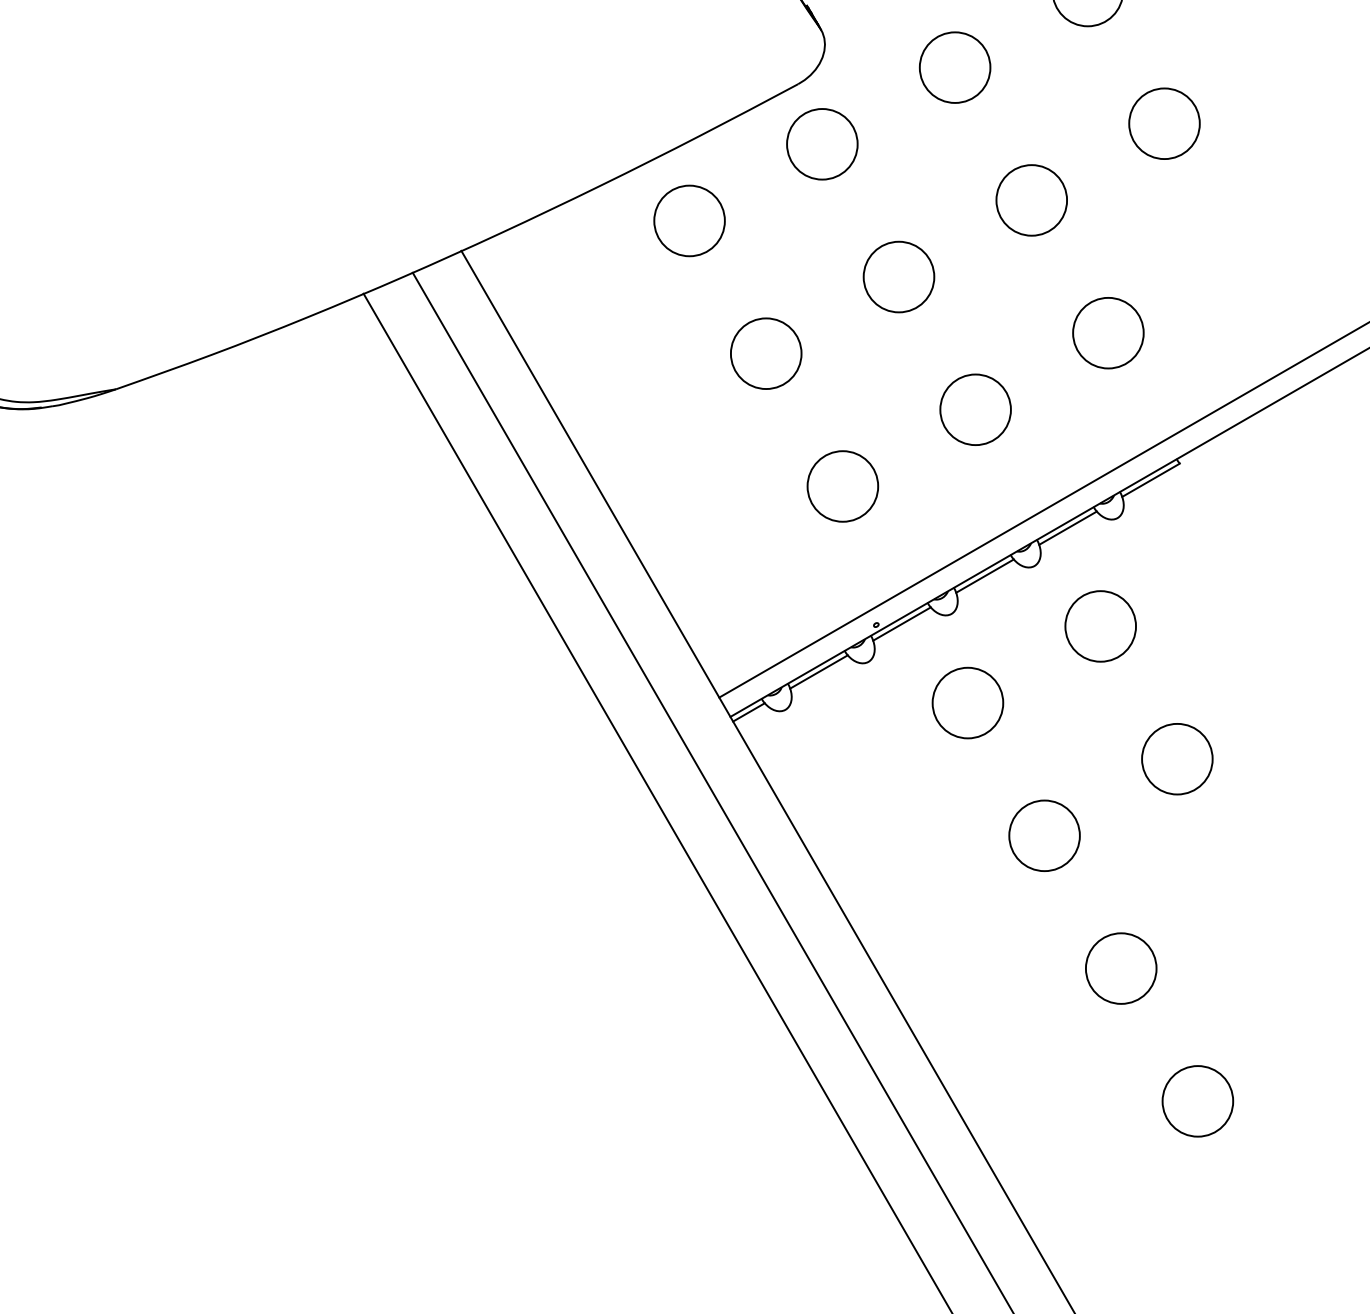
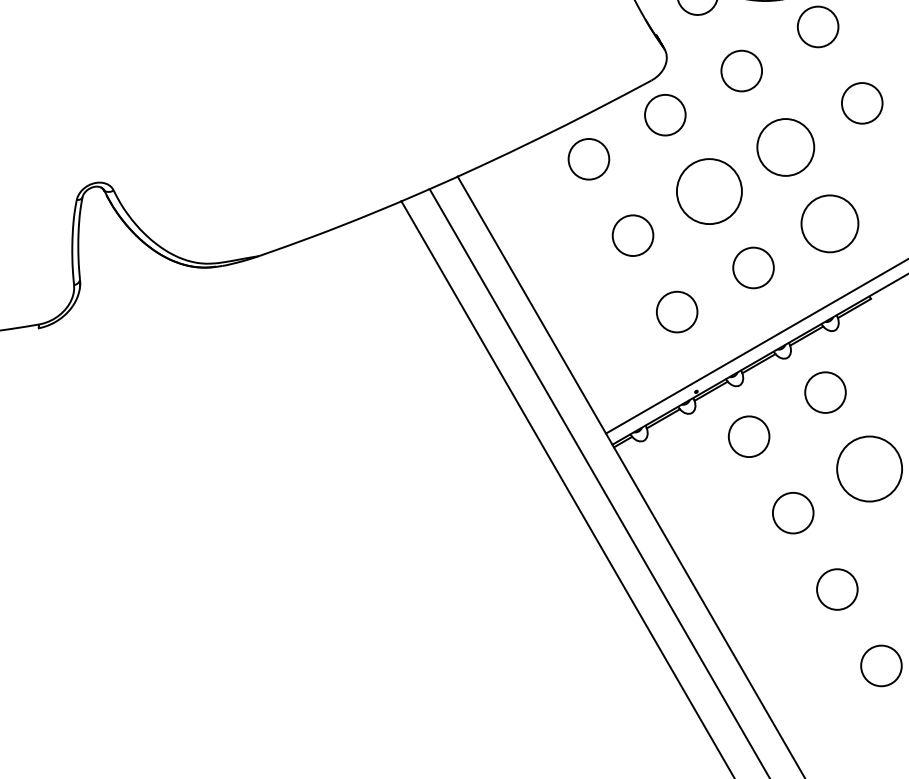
circle: (1031, 200) -> (785, 147), size x1.4
circle: (899, 276) -> (709, 191), size x1.6
circle: (1107, 332) -> (829, 223), size x1.4
circle: (1177, 758) -> (869, 468), size x1.6

